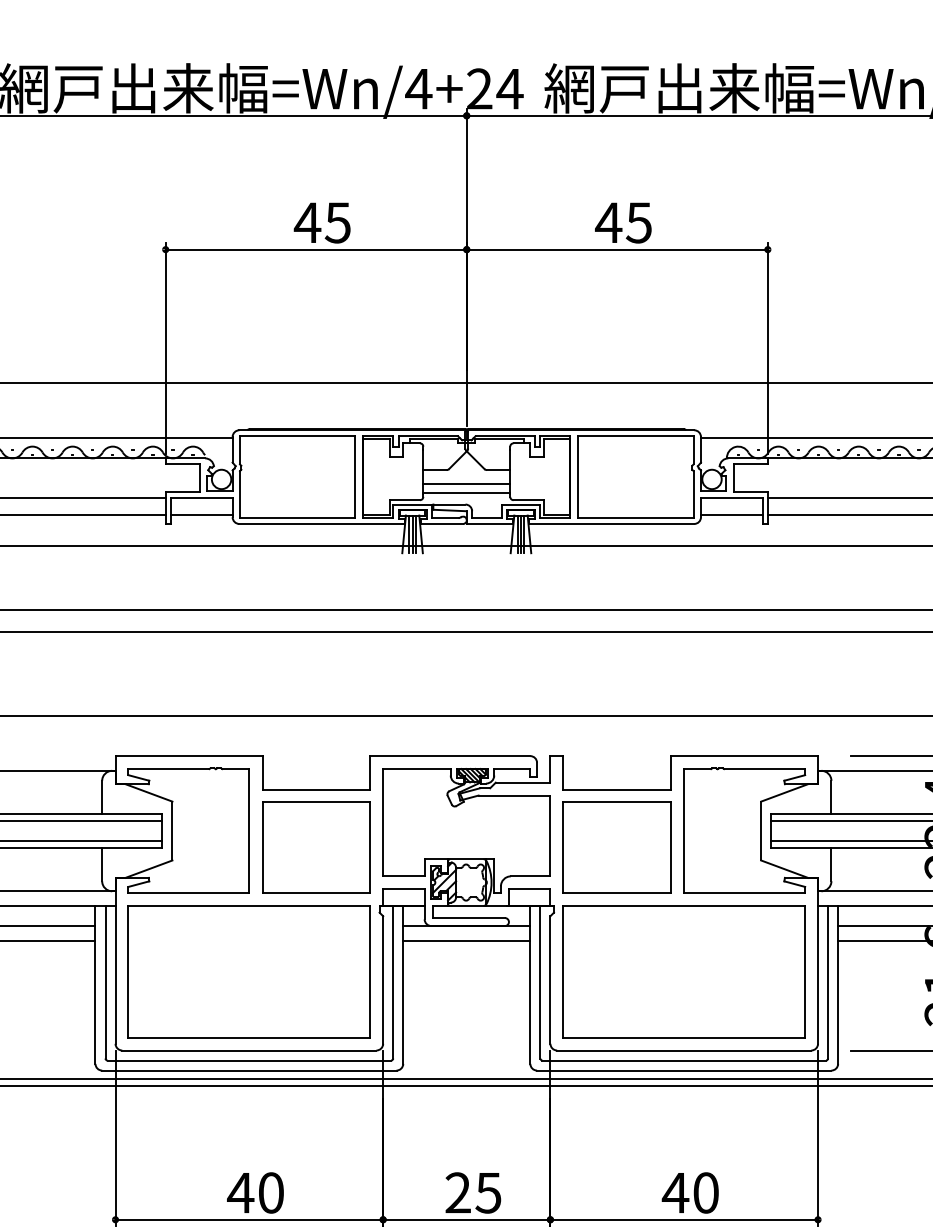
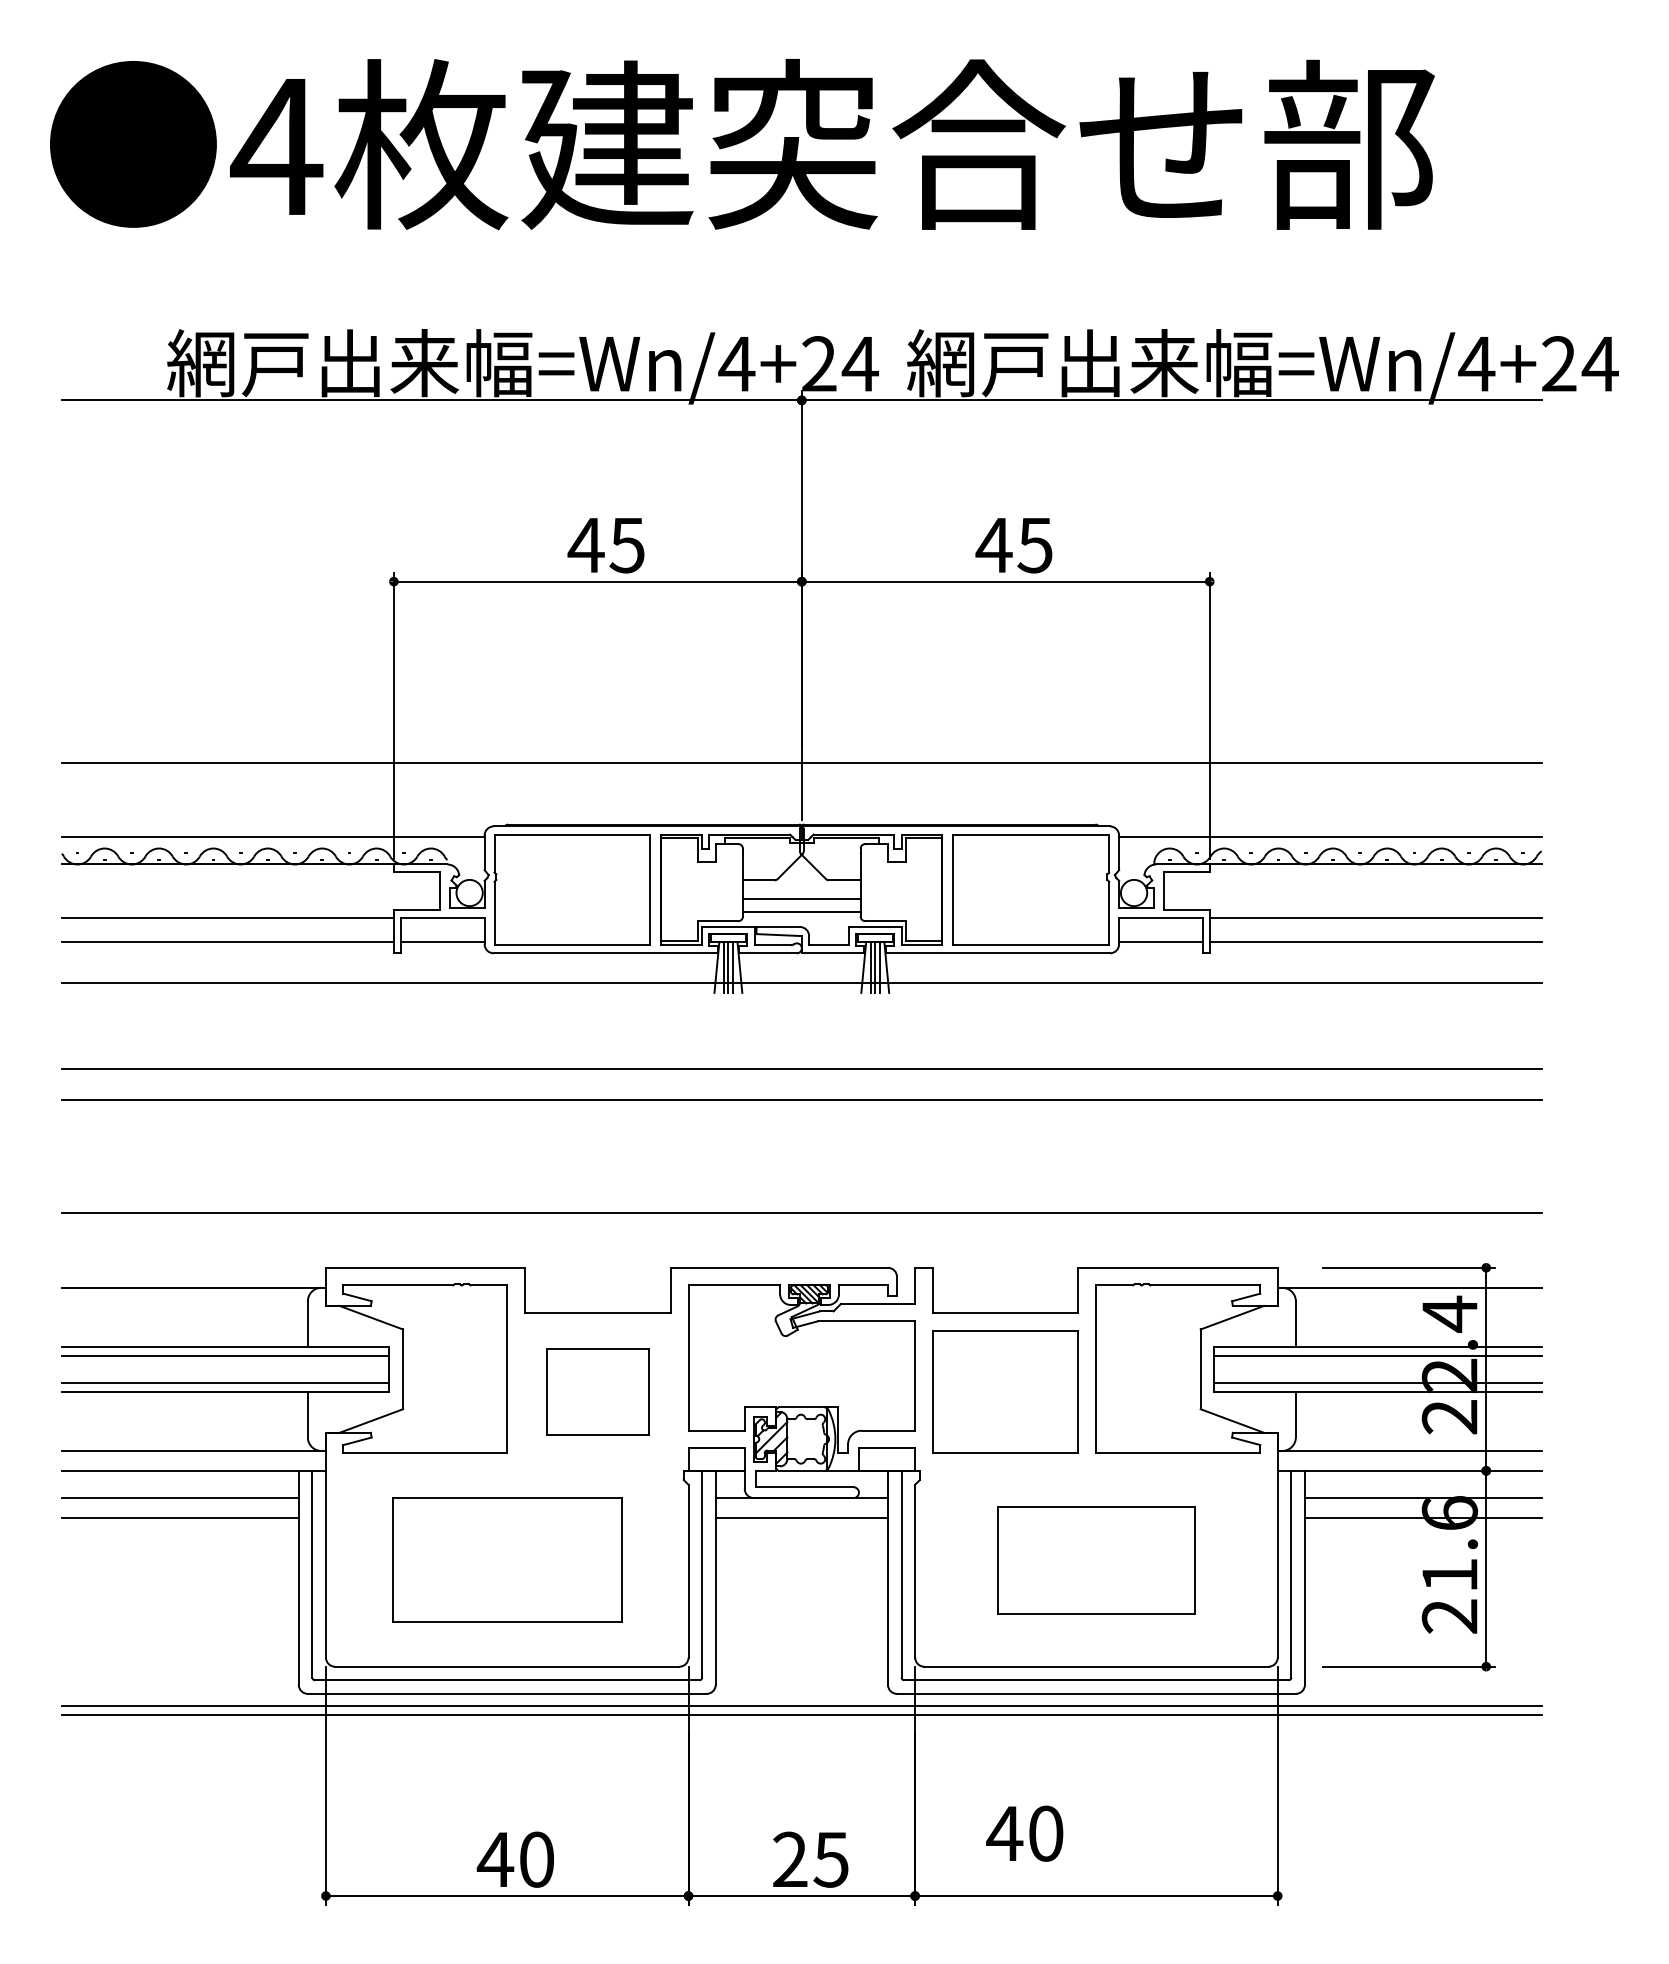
part: (315, 847) -> (597, 1391), size x0.7
part: (248, 971) -> (506, 1559), size x0.7
part: (684, 971) -> (1096, 1559), size x0.6
text: (690, 1192) -> (1024, 1833), moved

